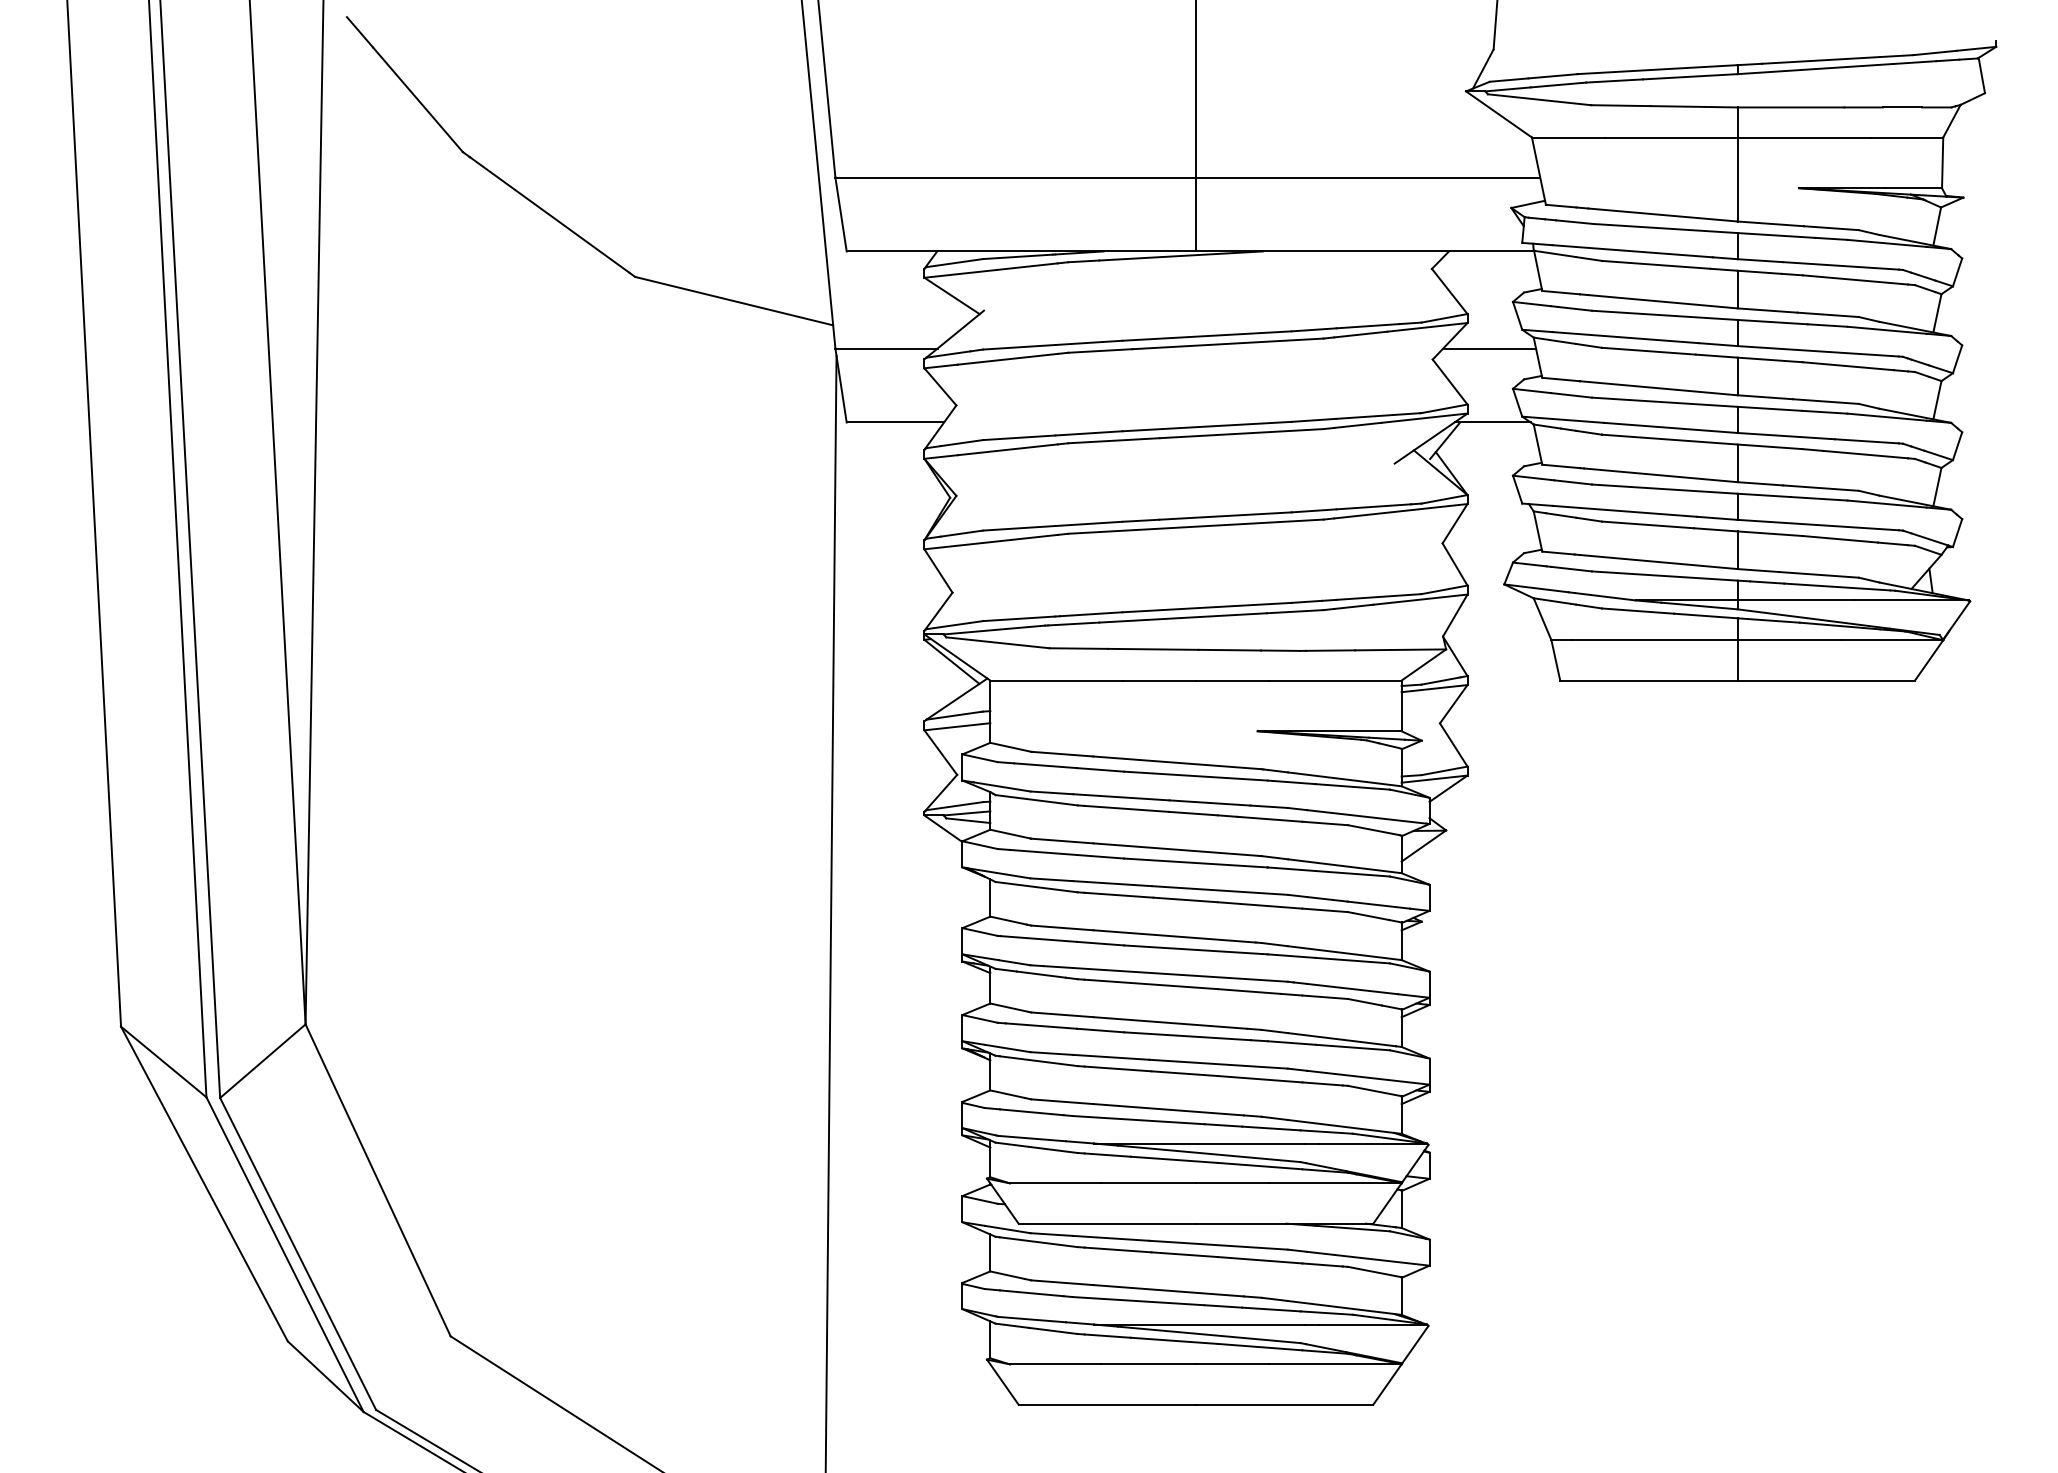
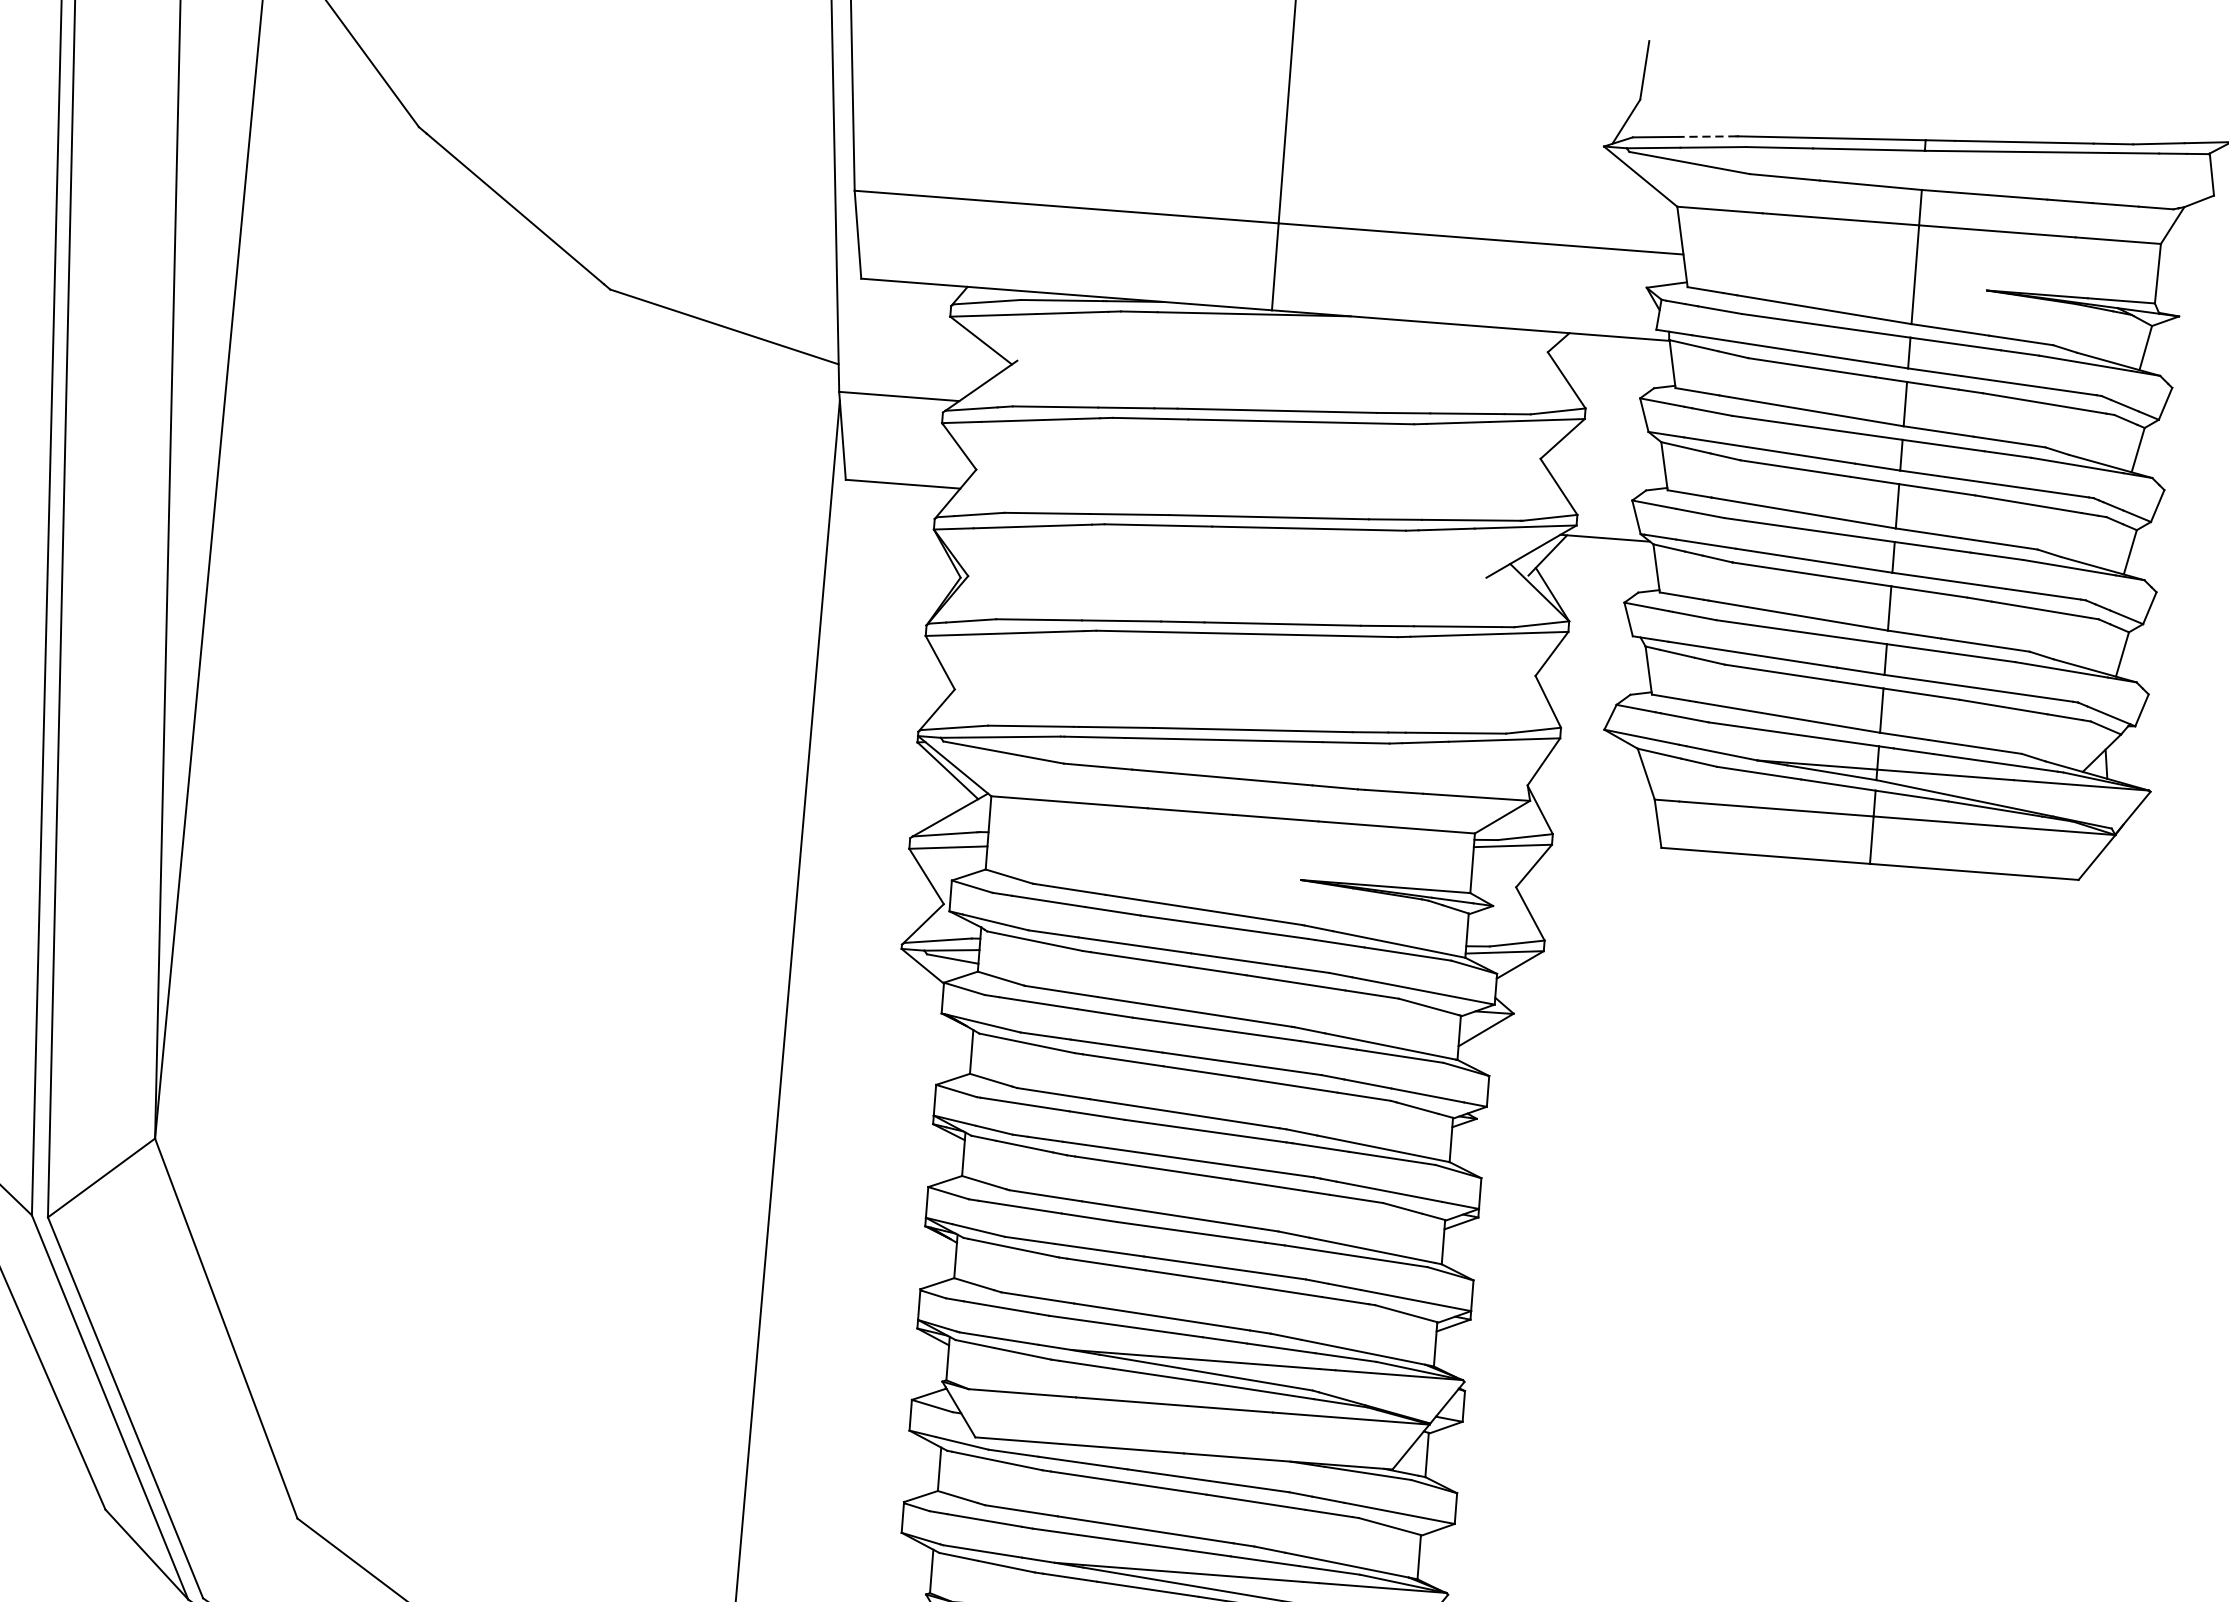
line: (1552, 76) -> (1707, 136), solid -> dashed
line: (1489, 348) -> (1608, 450), removed

